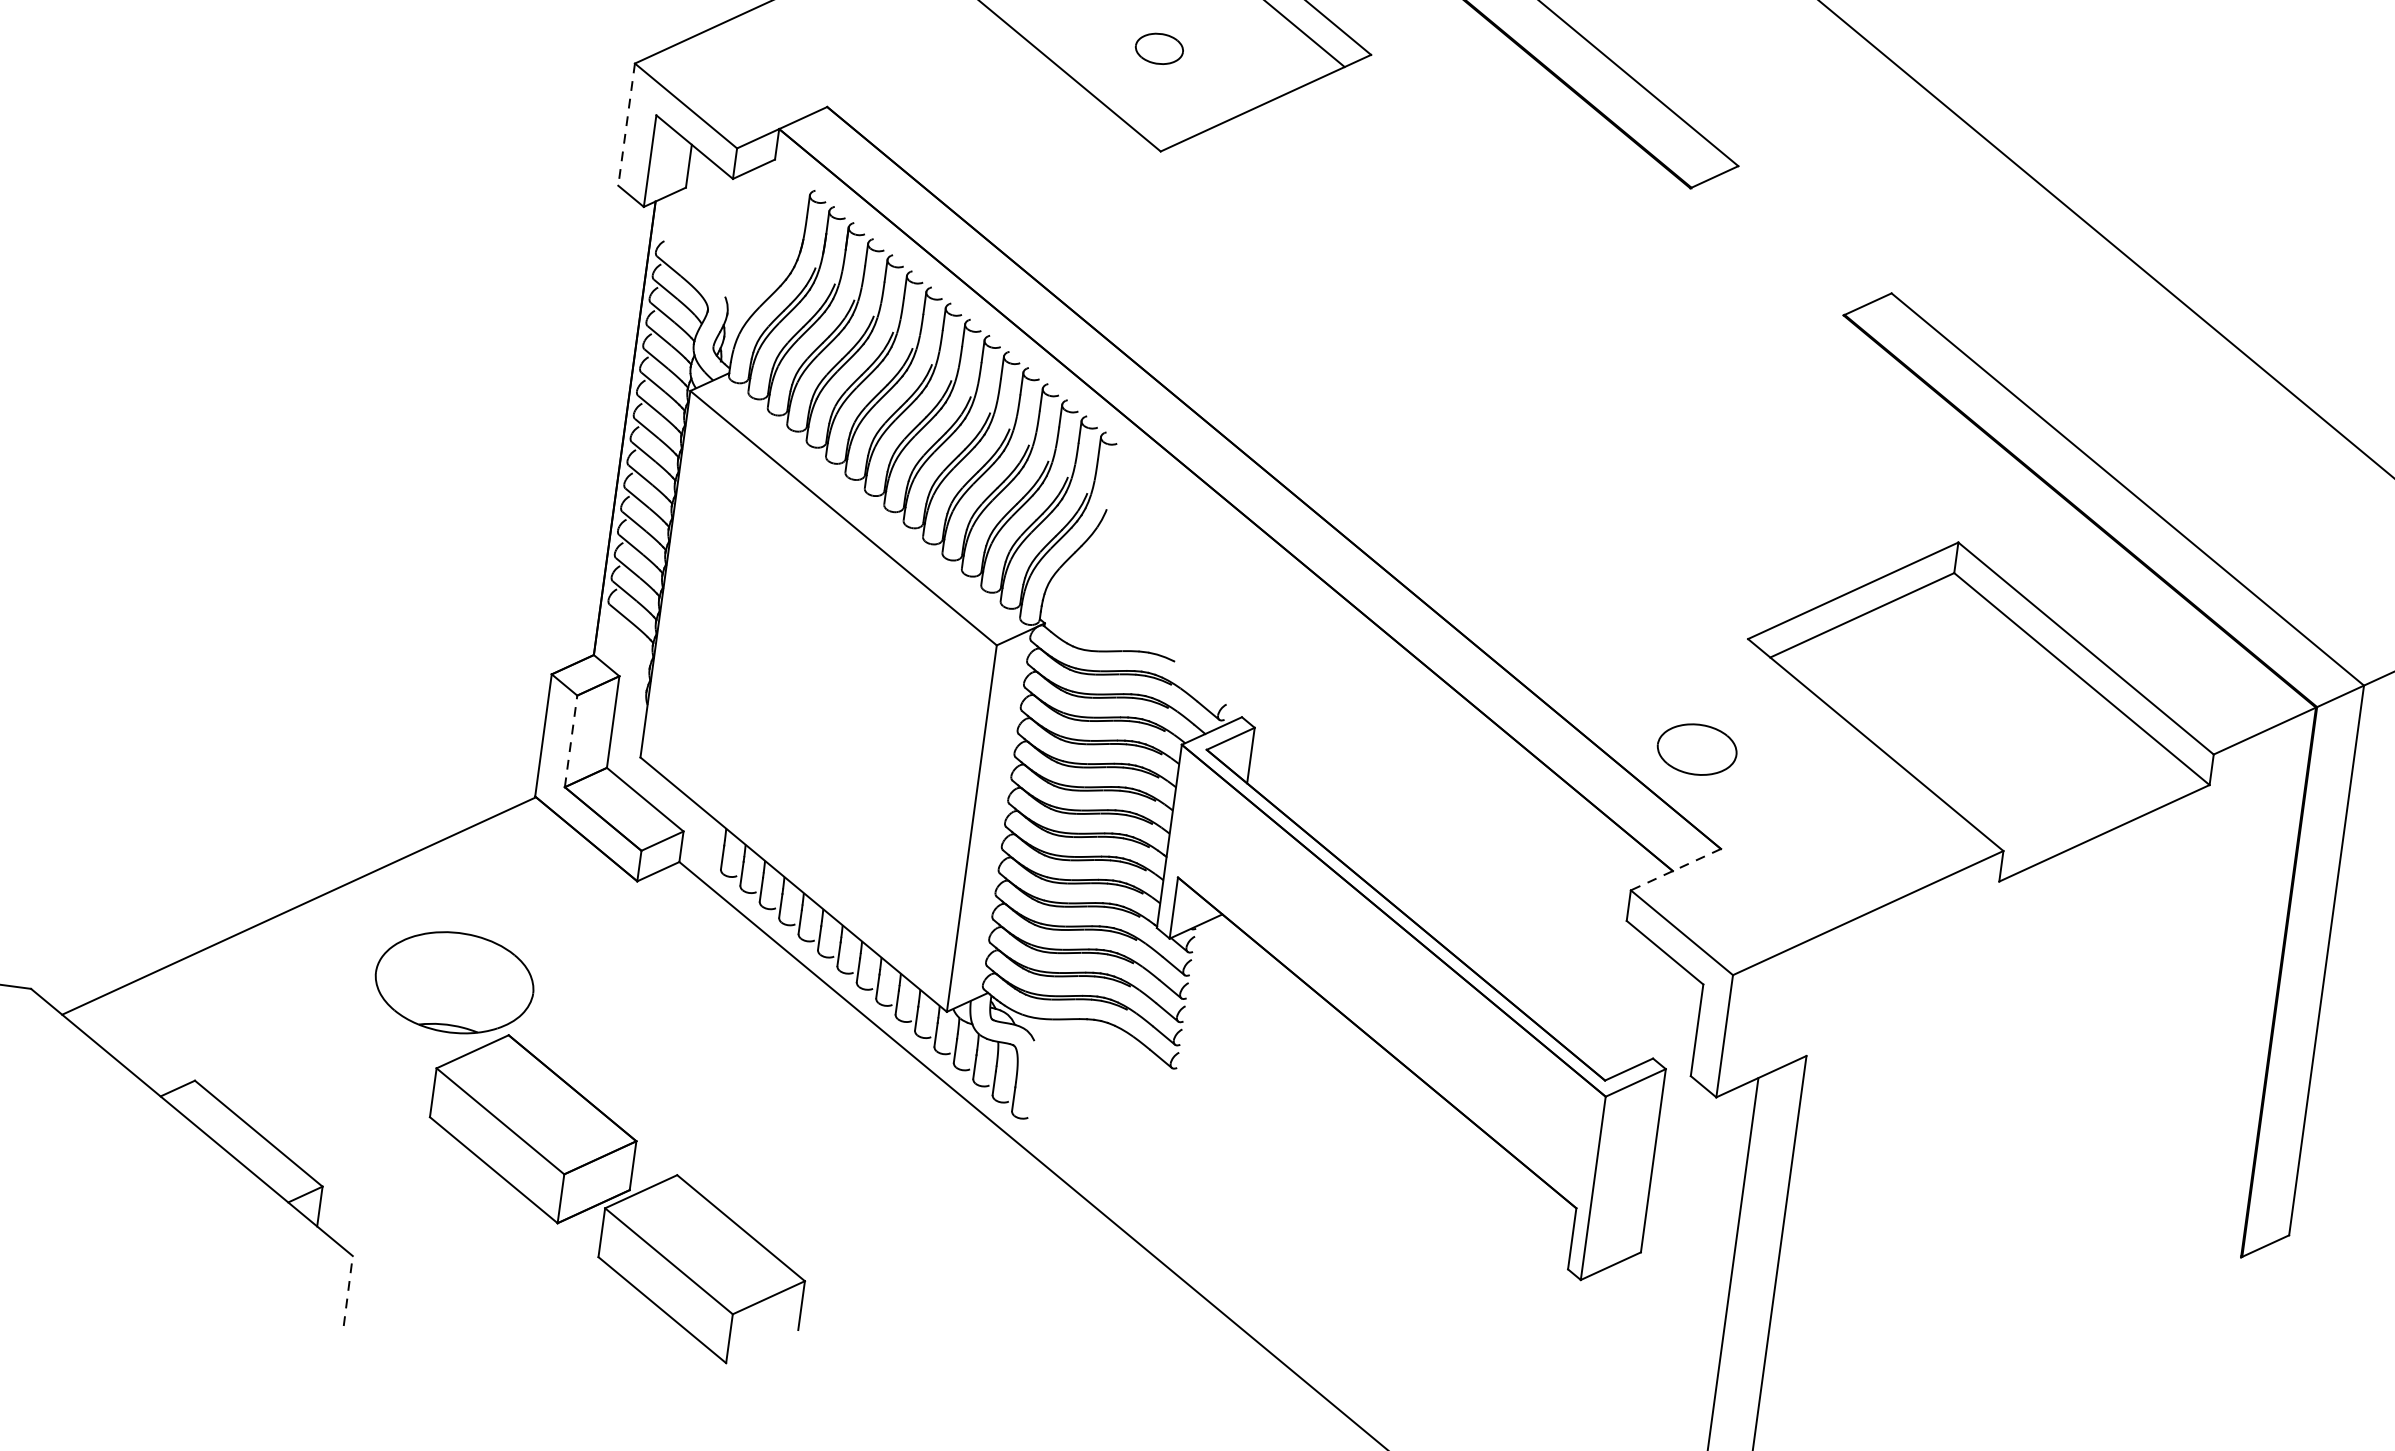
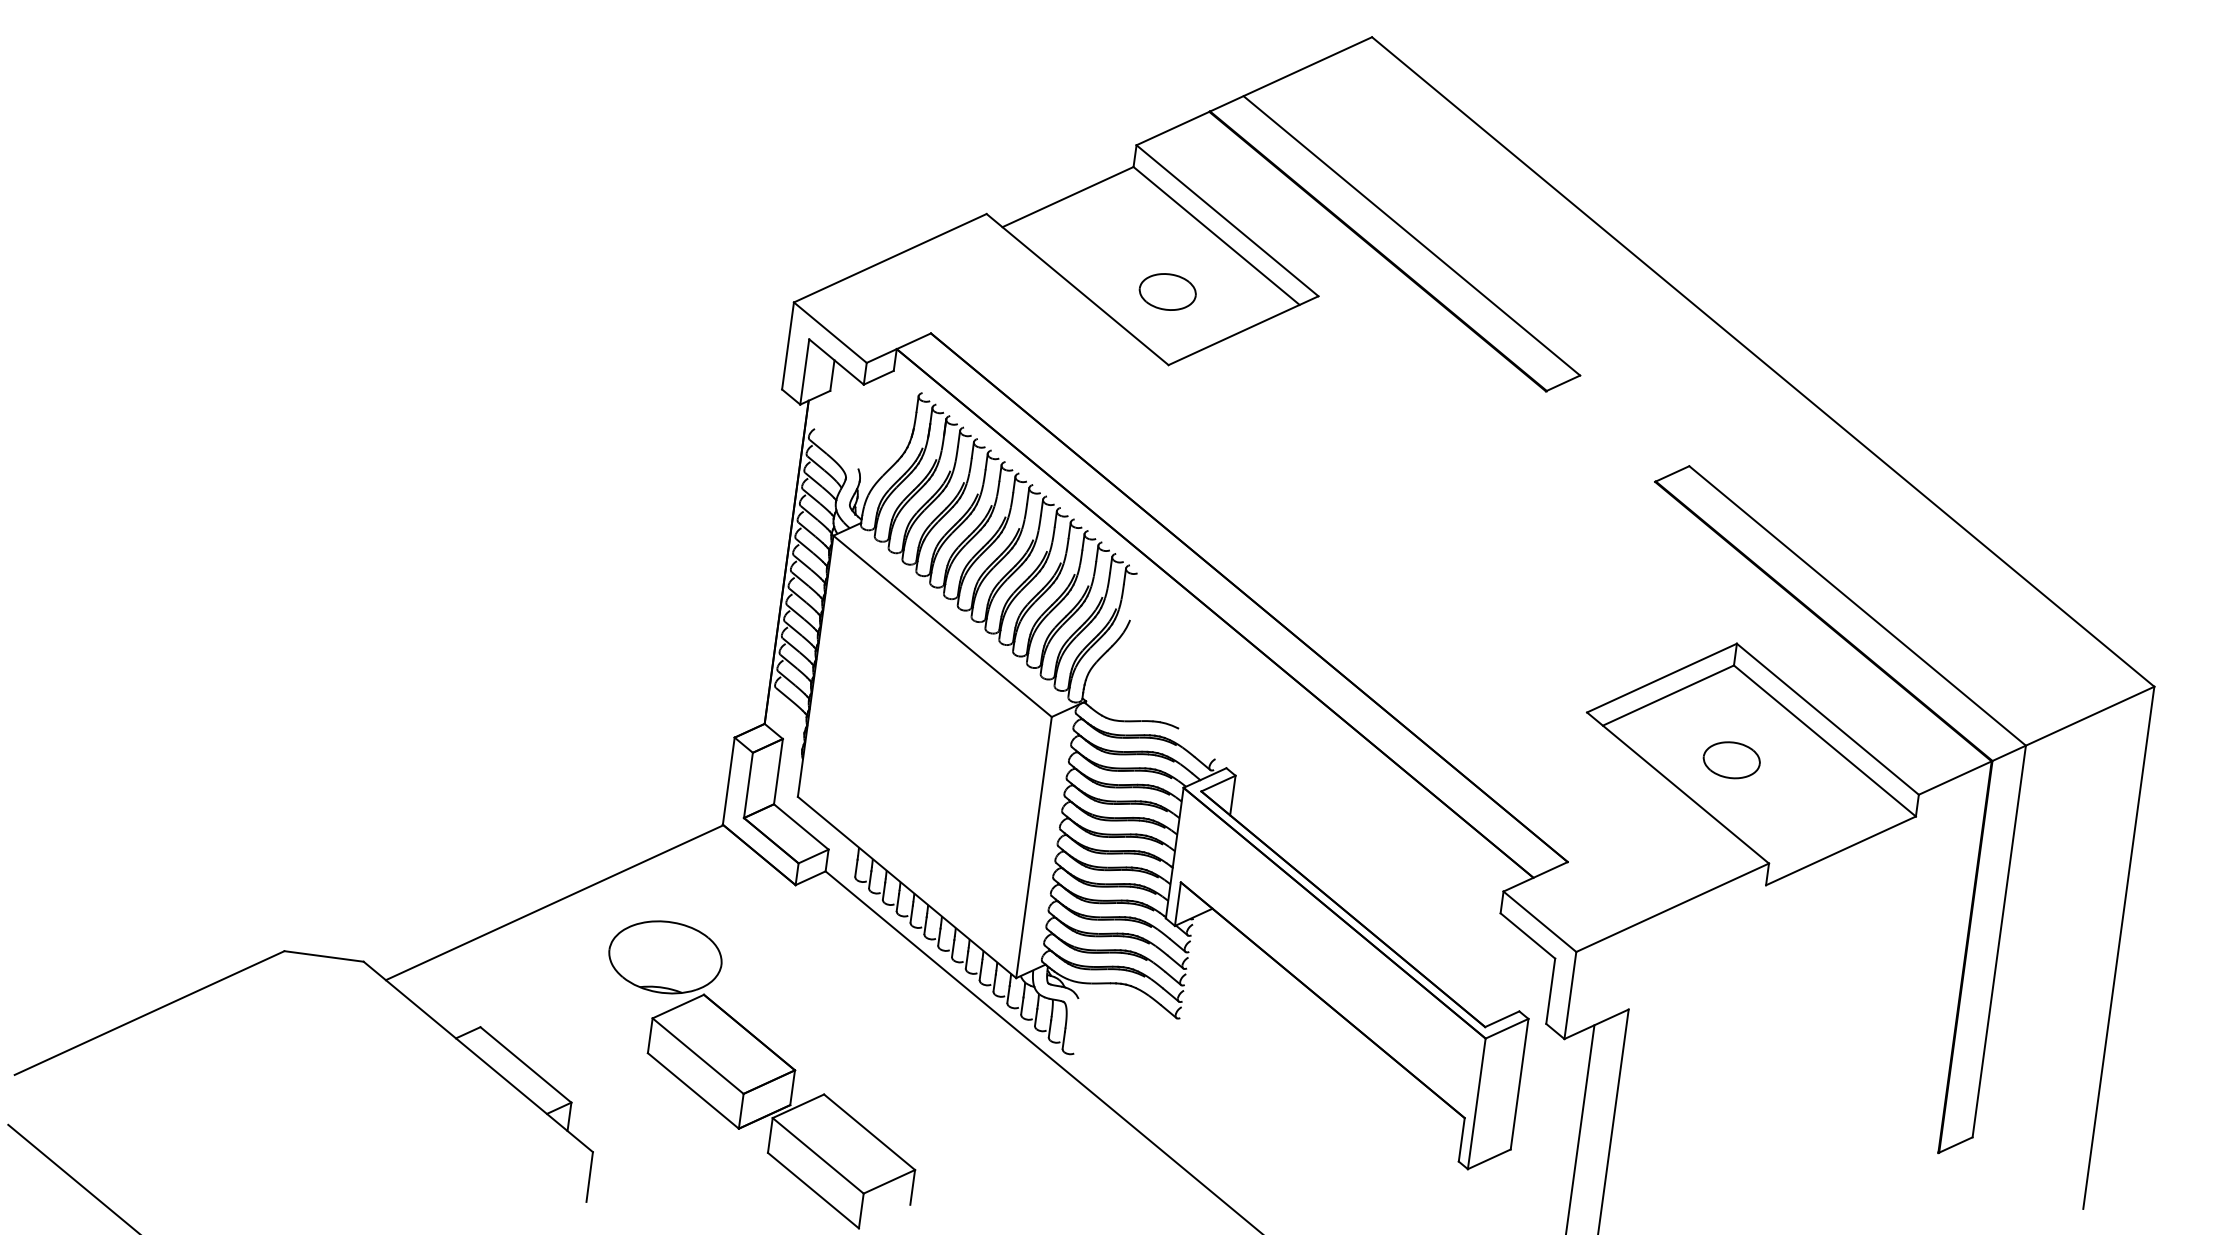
part: (1159, 48) -> (1167, 291), size x1.67
line: (627, 123) -> (788, 345), dashed -> solid
line: (571, 741) -> (748, 785), dashed -> solid
part: (1696, 749) -> (1731, 760), moved
line: (1675, 870) -> (1535, 877), dashed -> solid
line: (347, 1290) -> (589, 1176), dashed -> solid

